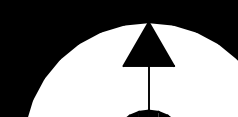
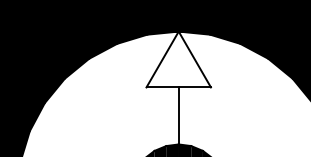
fill: (148, 44) -> (178, 59), removed

